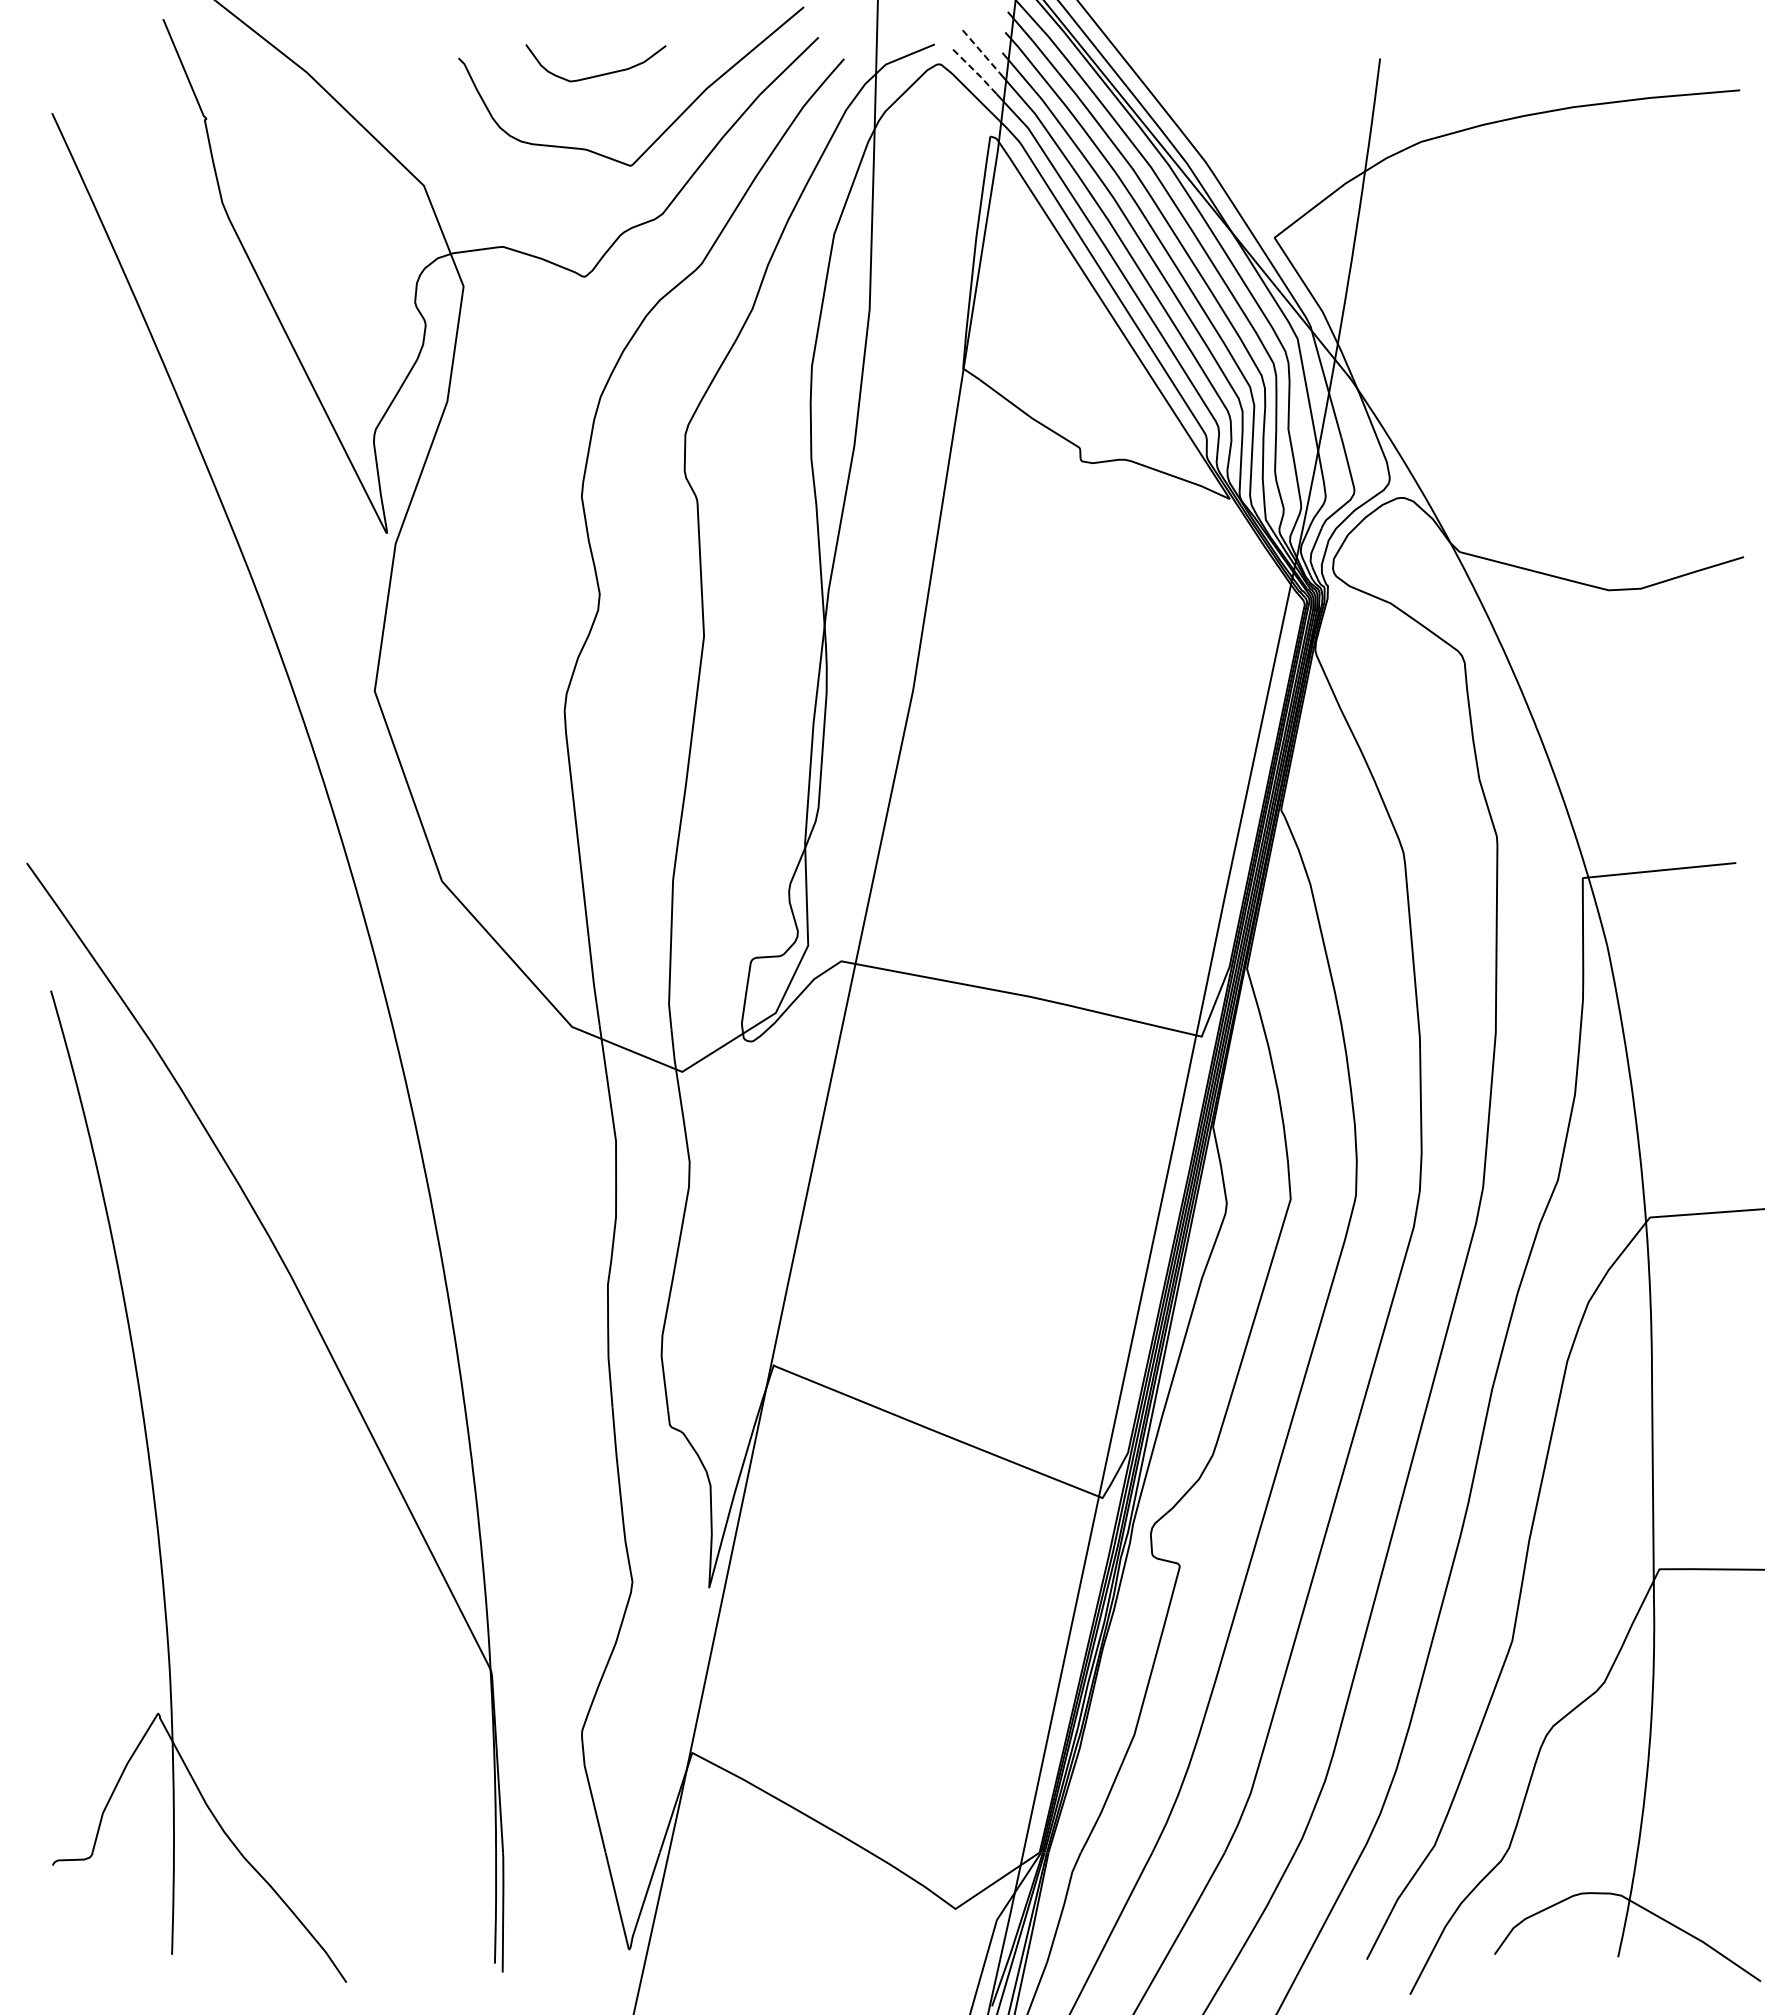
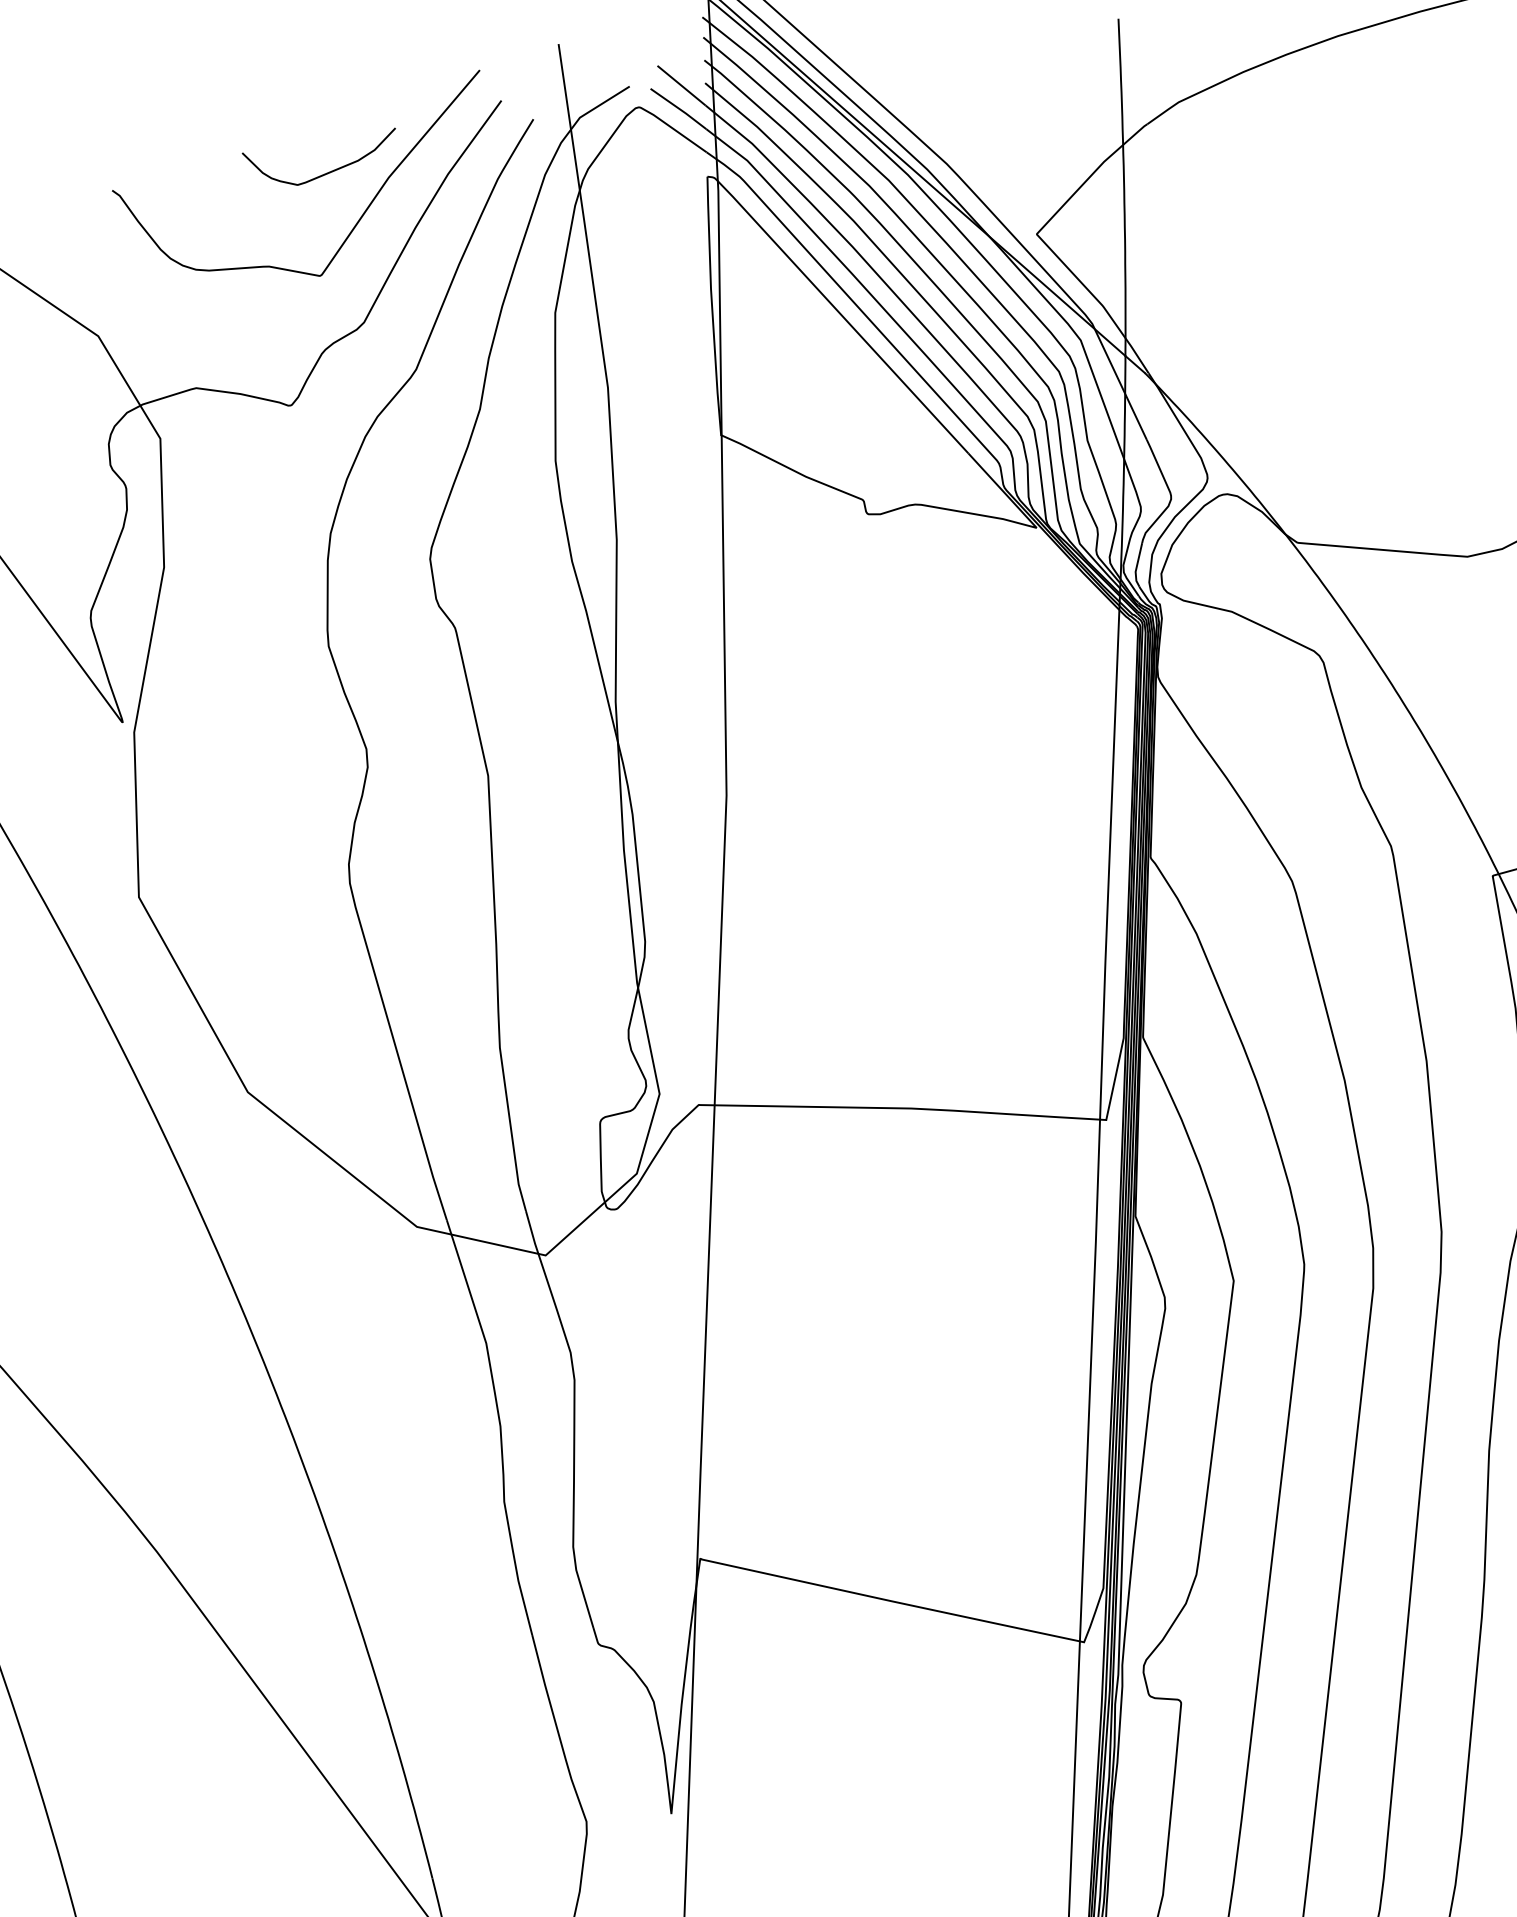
line: (981, 51) -> (681, 85), dashed -> solid
line: (975, 72) -> (679, 109), dashed -> solid
curve: (598, 74) -> (327, 172), moved

